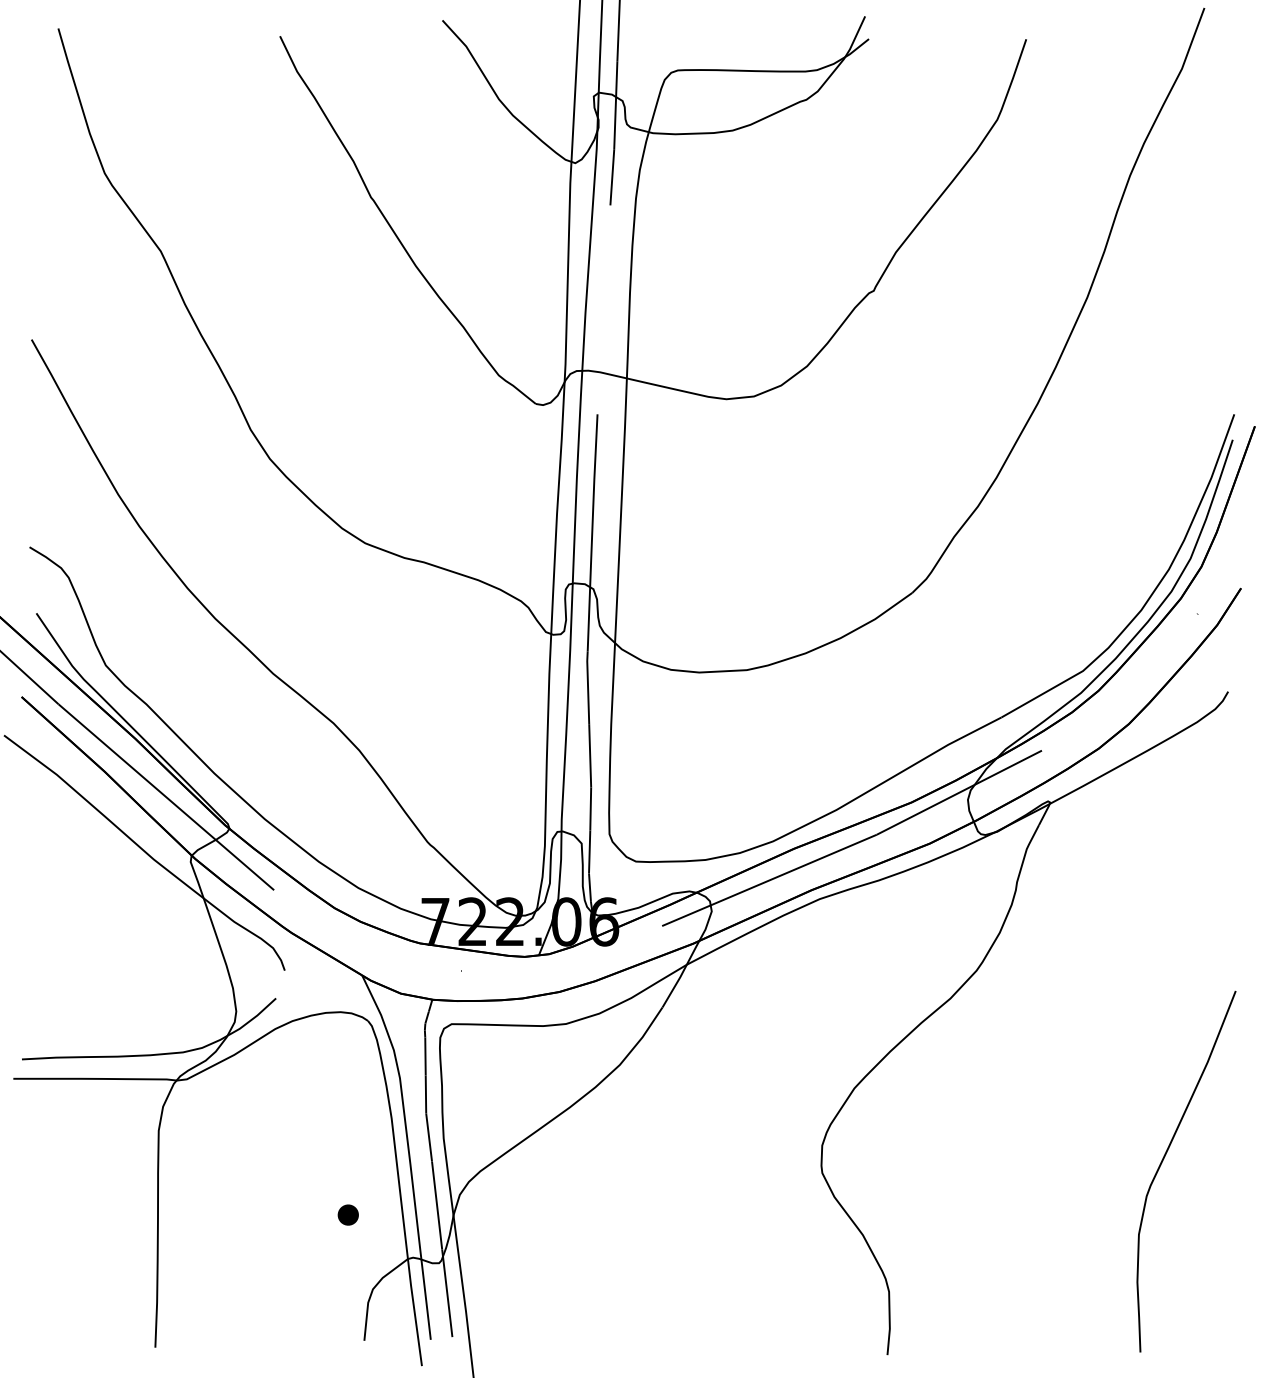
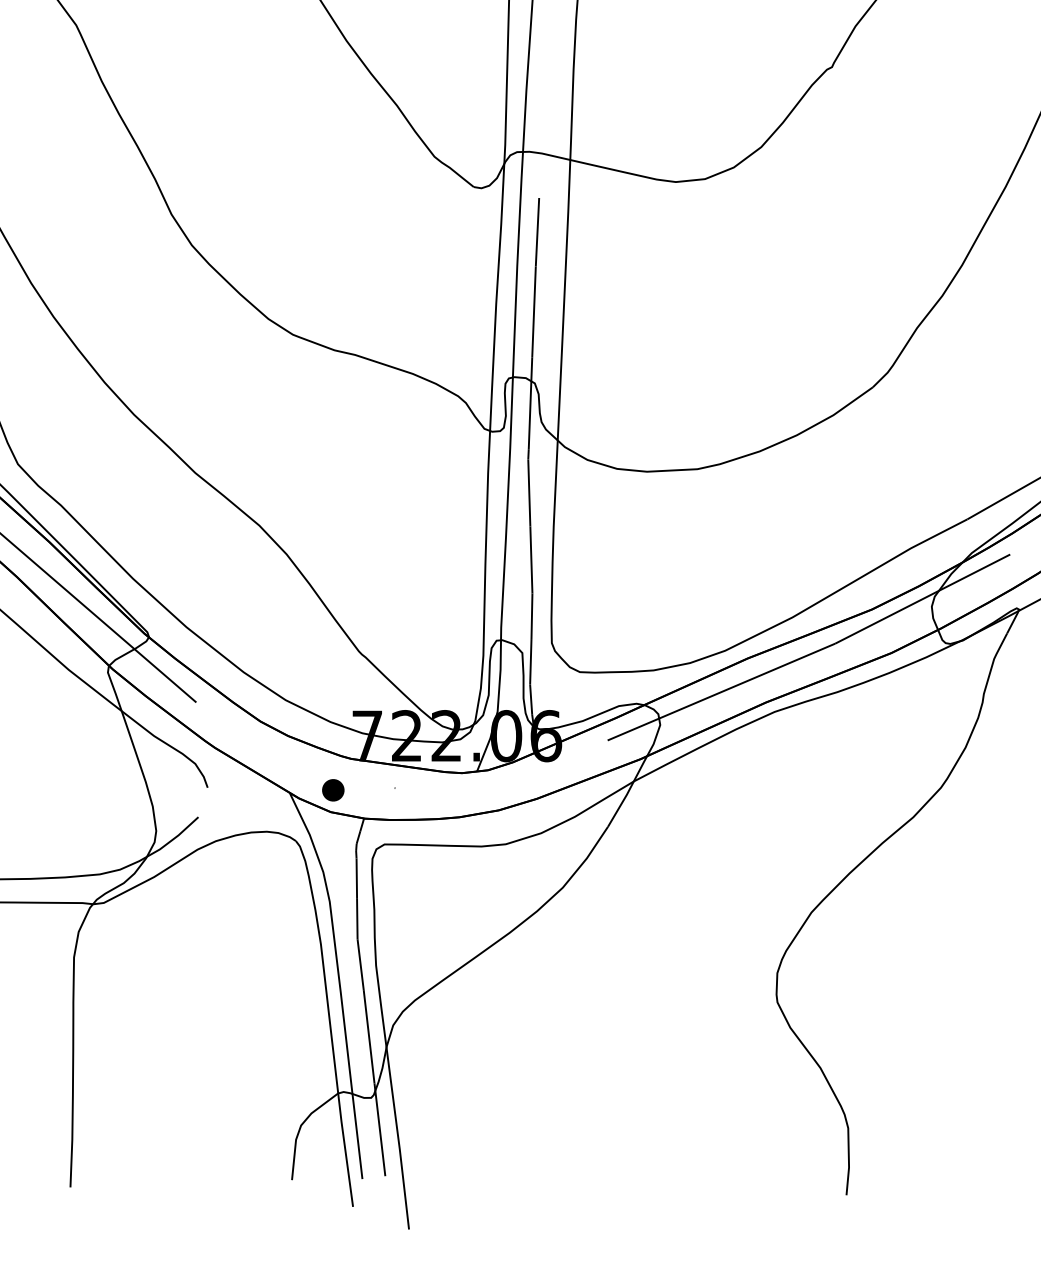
part: (347, 1214) -> (332, 789), moved

